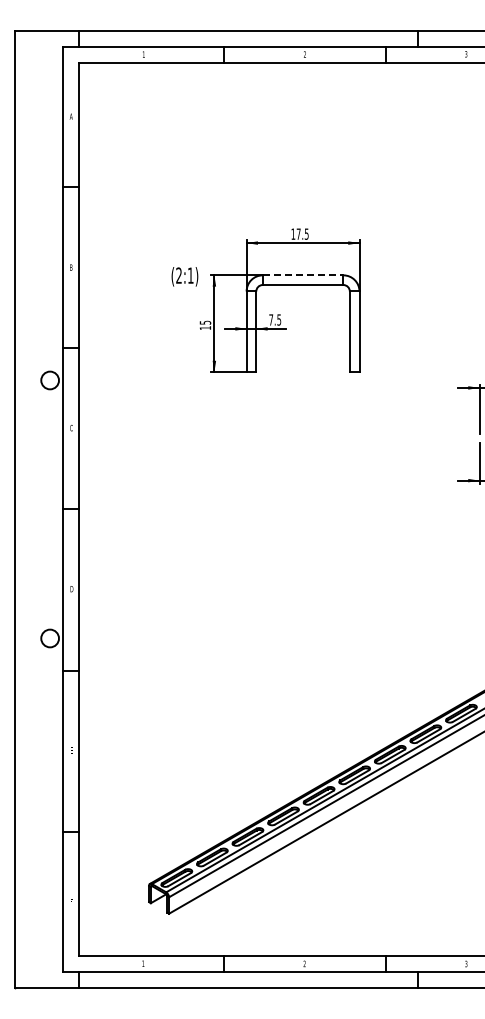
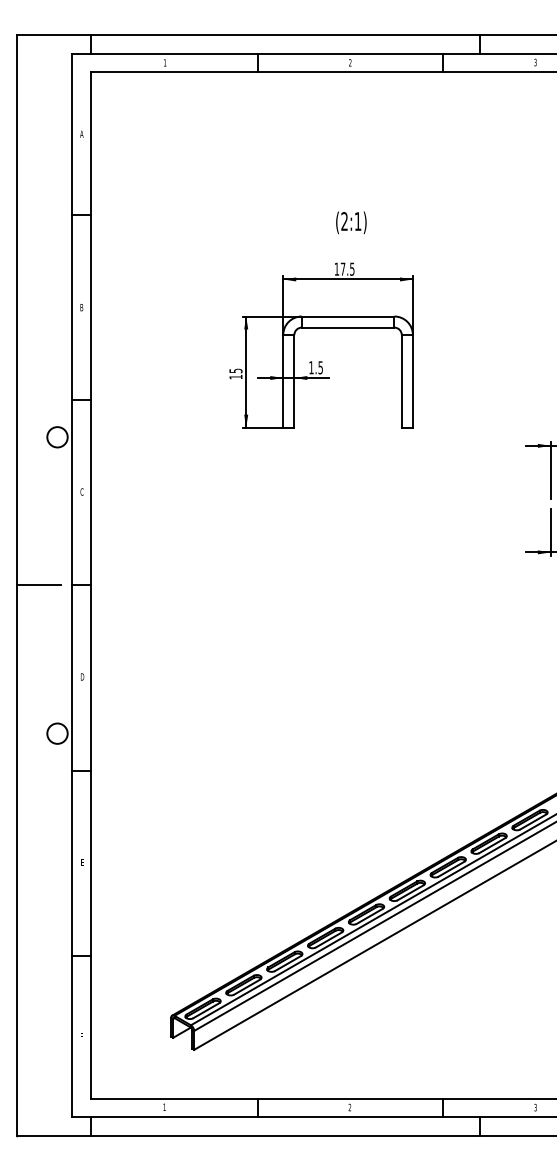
line: (303, 275) -> (348, 316), dashed -> solid
text: (184, 276) -> (350, 222), moved
text: (271, 319) -> (311, 367), 7.5 -> 1.5
line: (33, 509) -> (38, 585), added

